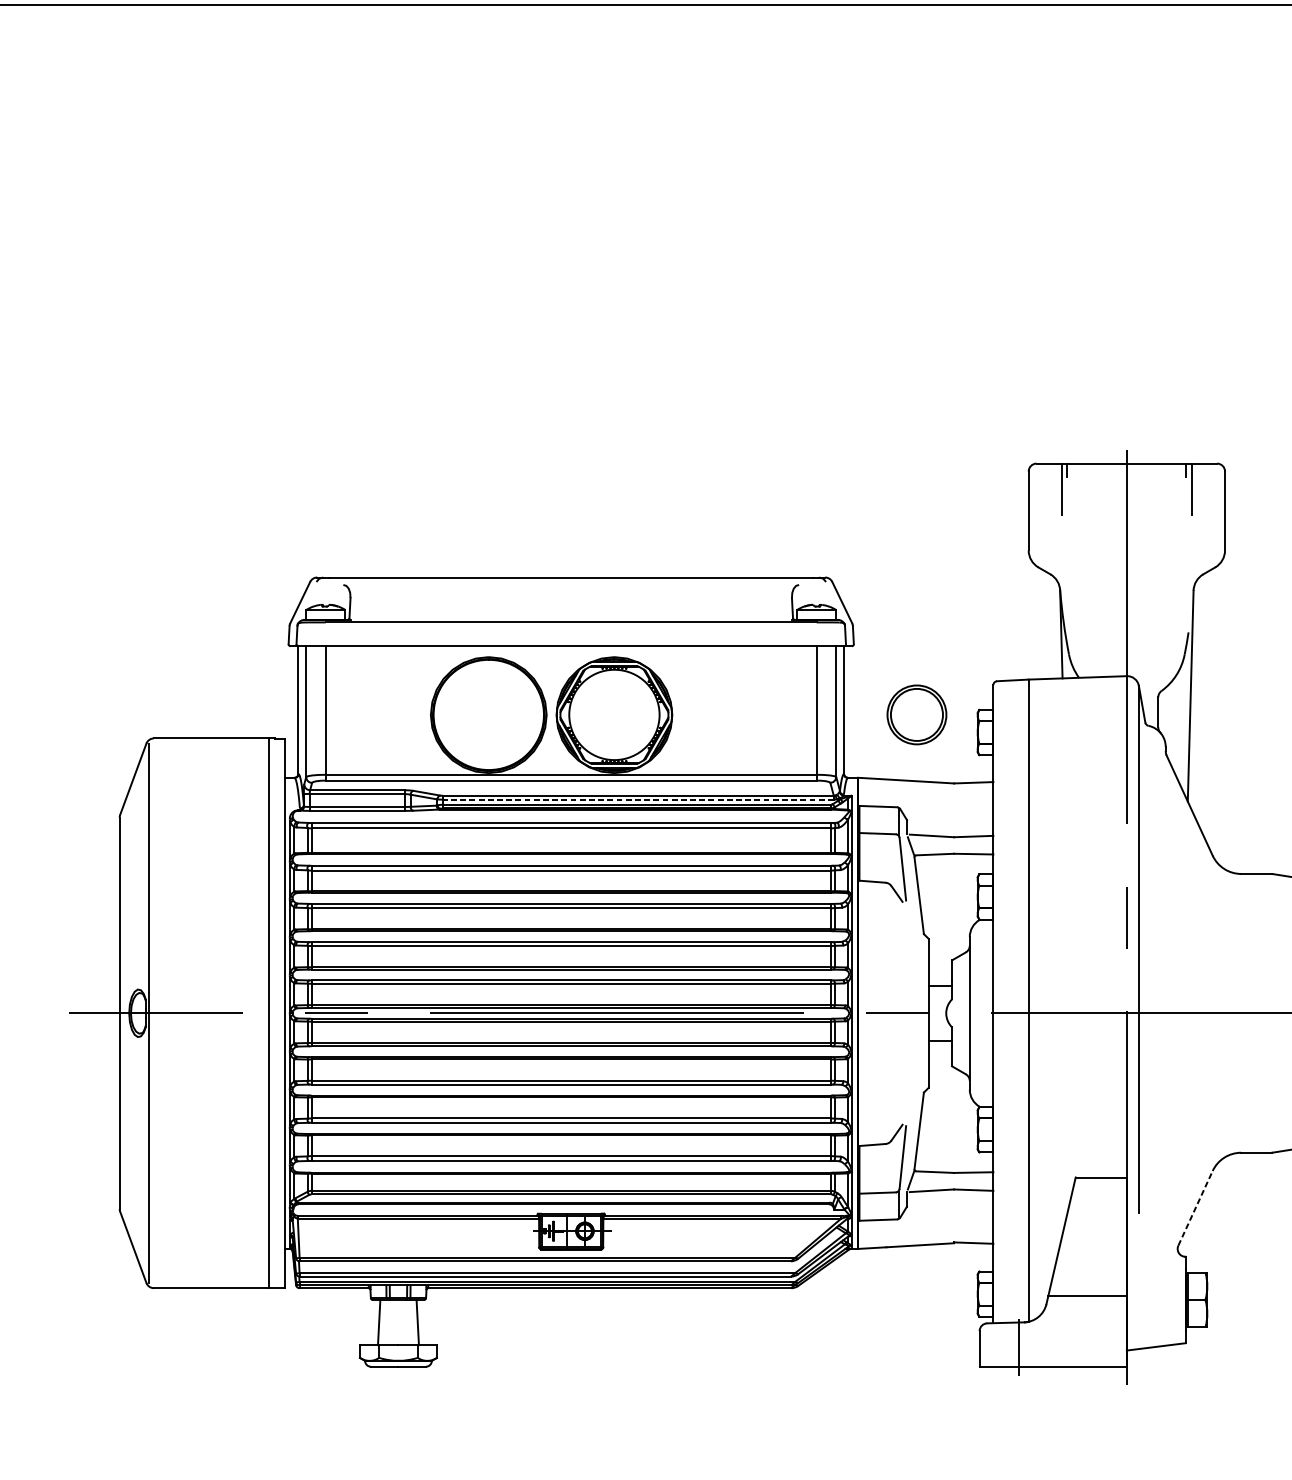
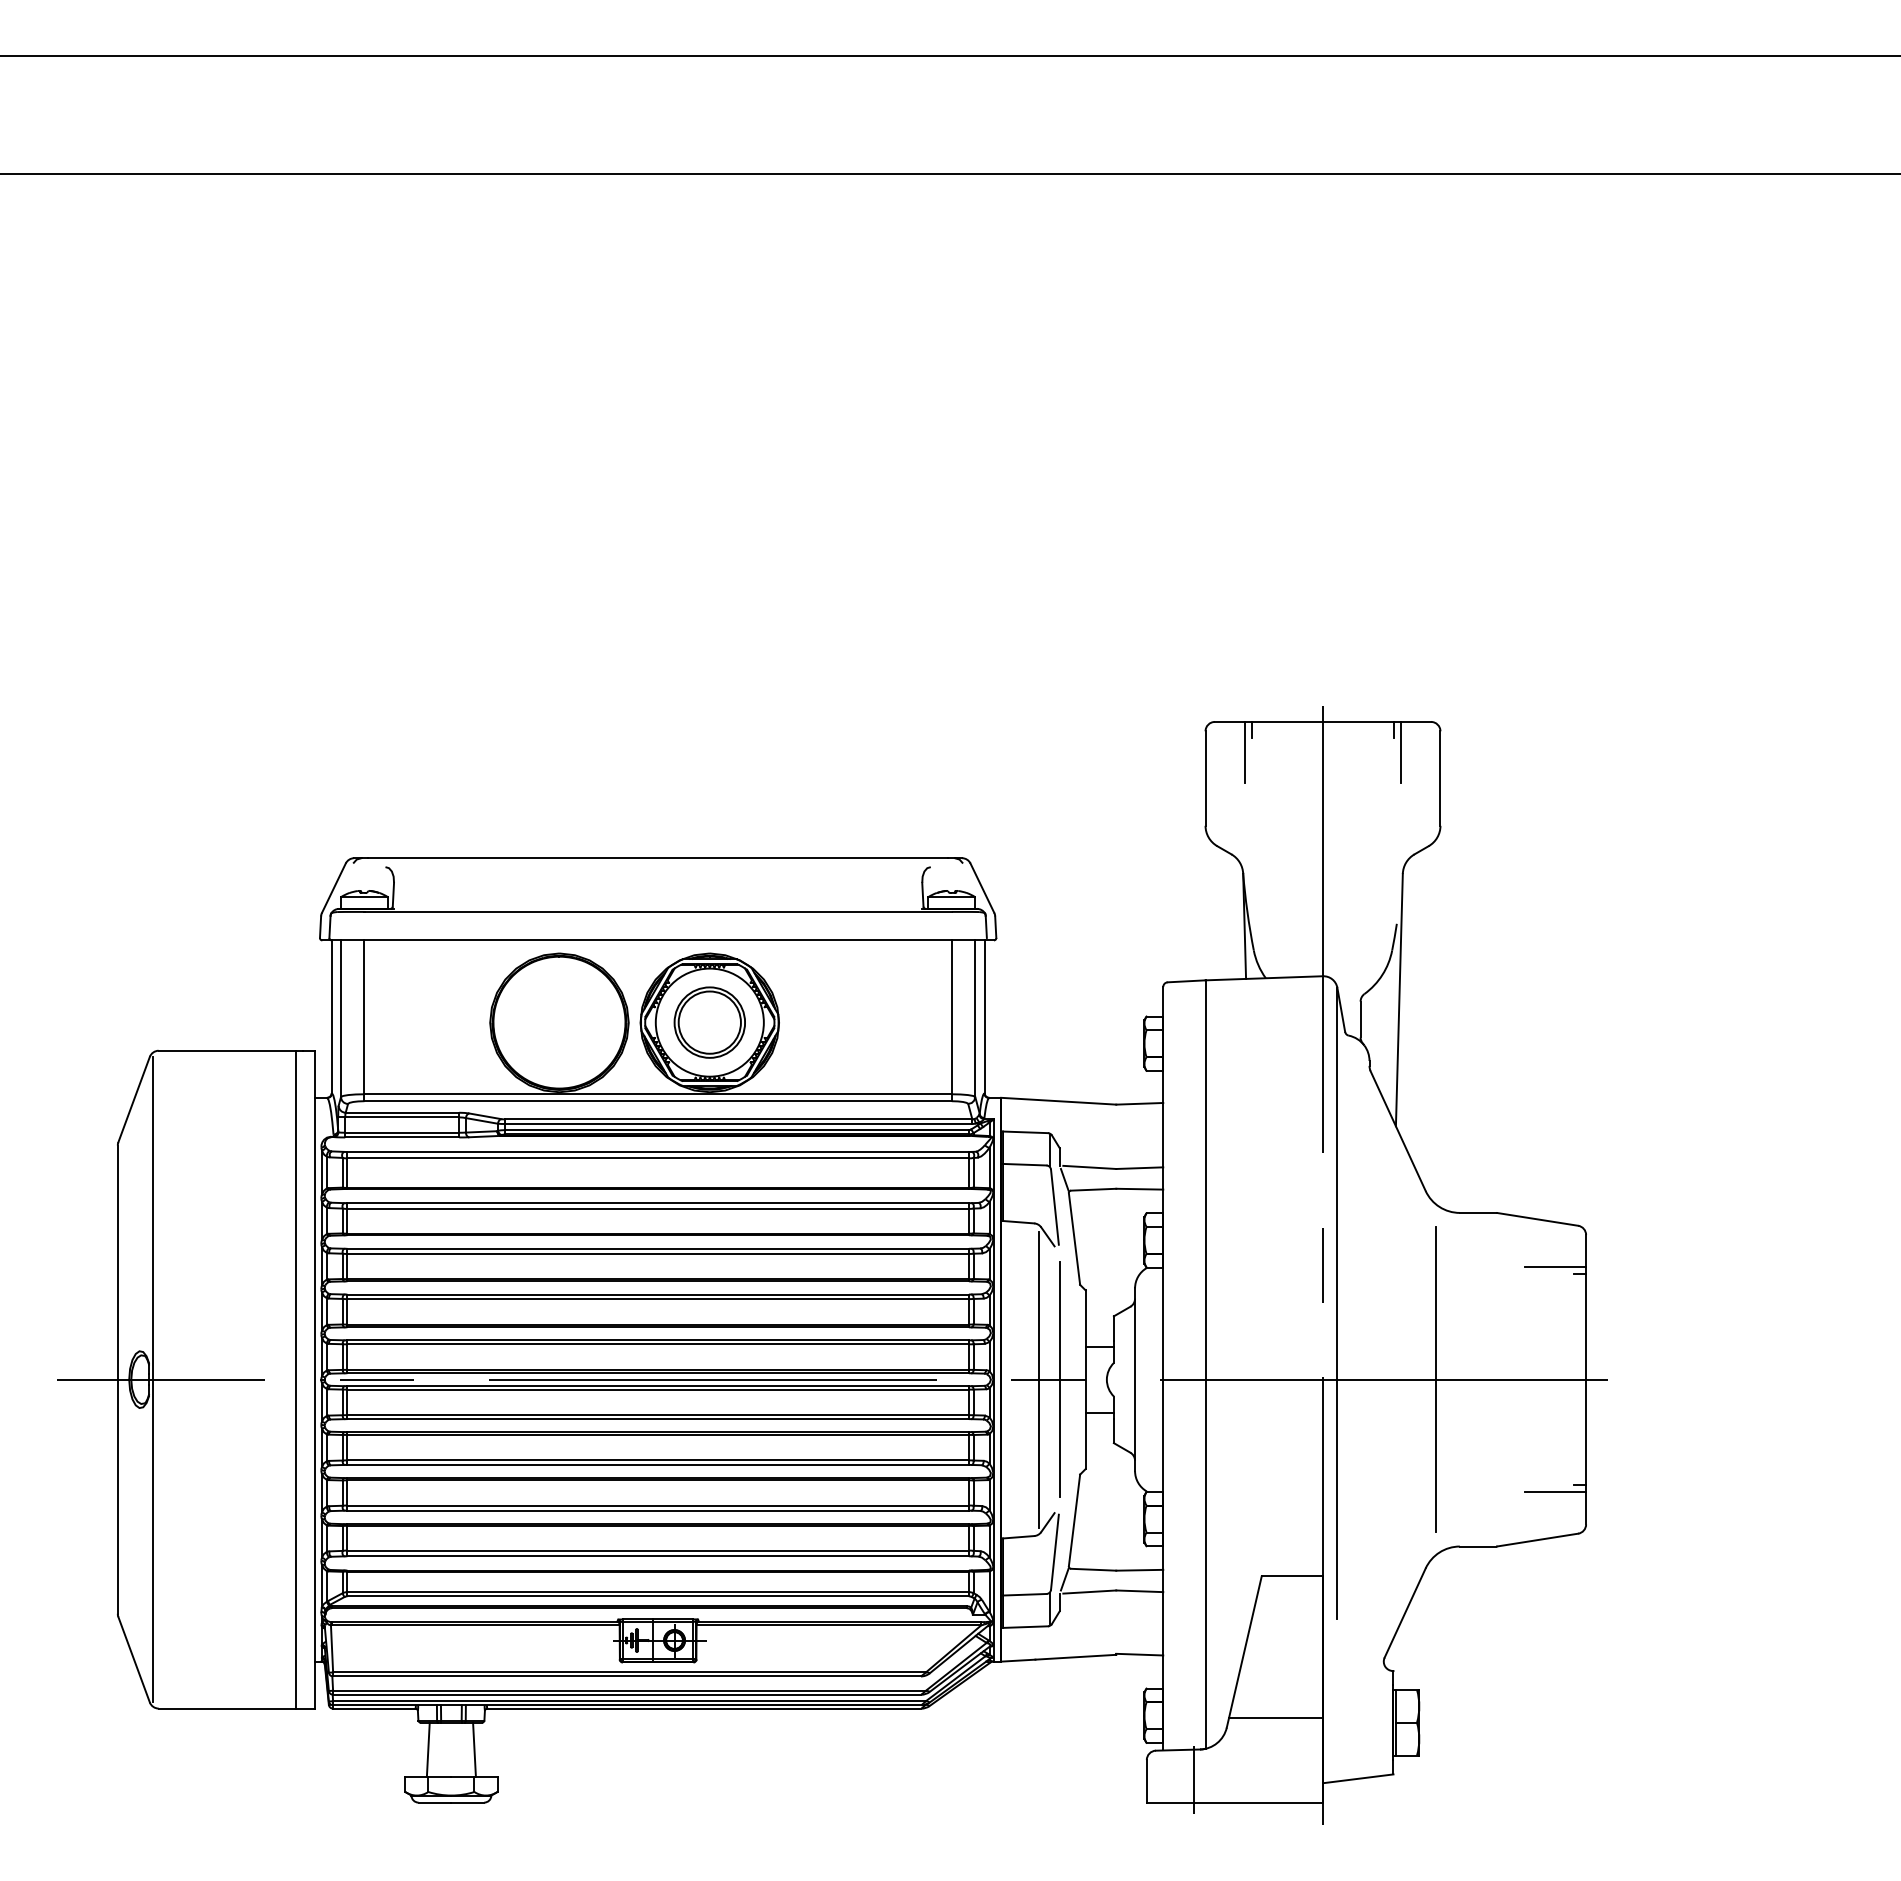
part: (916, 714) -> (709, 1022), moved
line: (638, 800) -> (738, 1124), dashed -> solid
line: (889, 1013) -> (1038, 1379), added
line: (906, 1013) -> (1059, 1379), added
line: (1220, 1013) -> (1435, 1379), added
line: (1195, 1207) -> (1405, 1612), dashed -> solid

